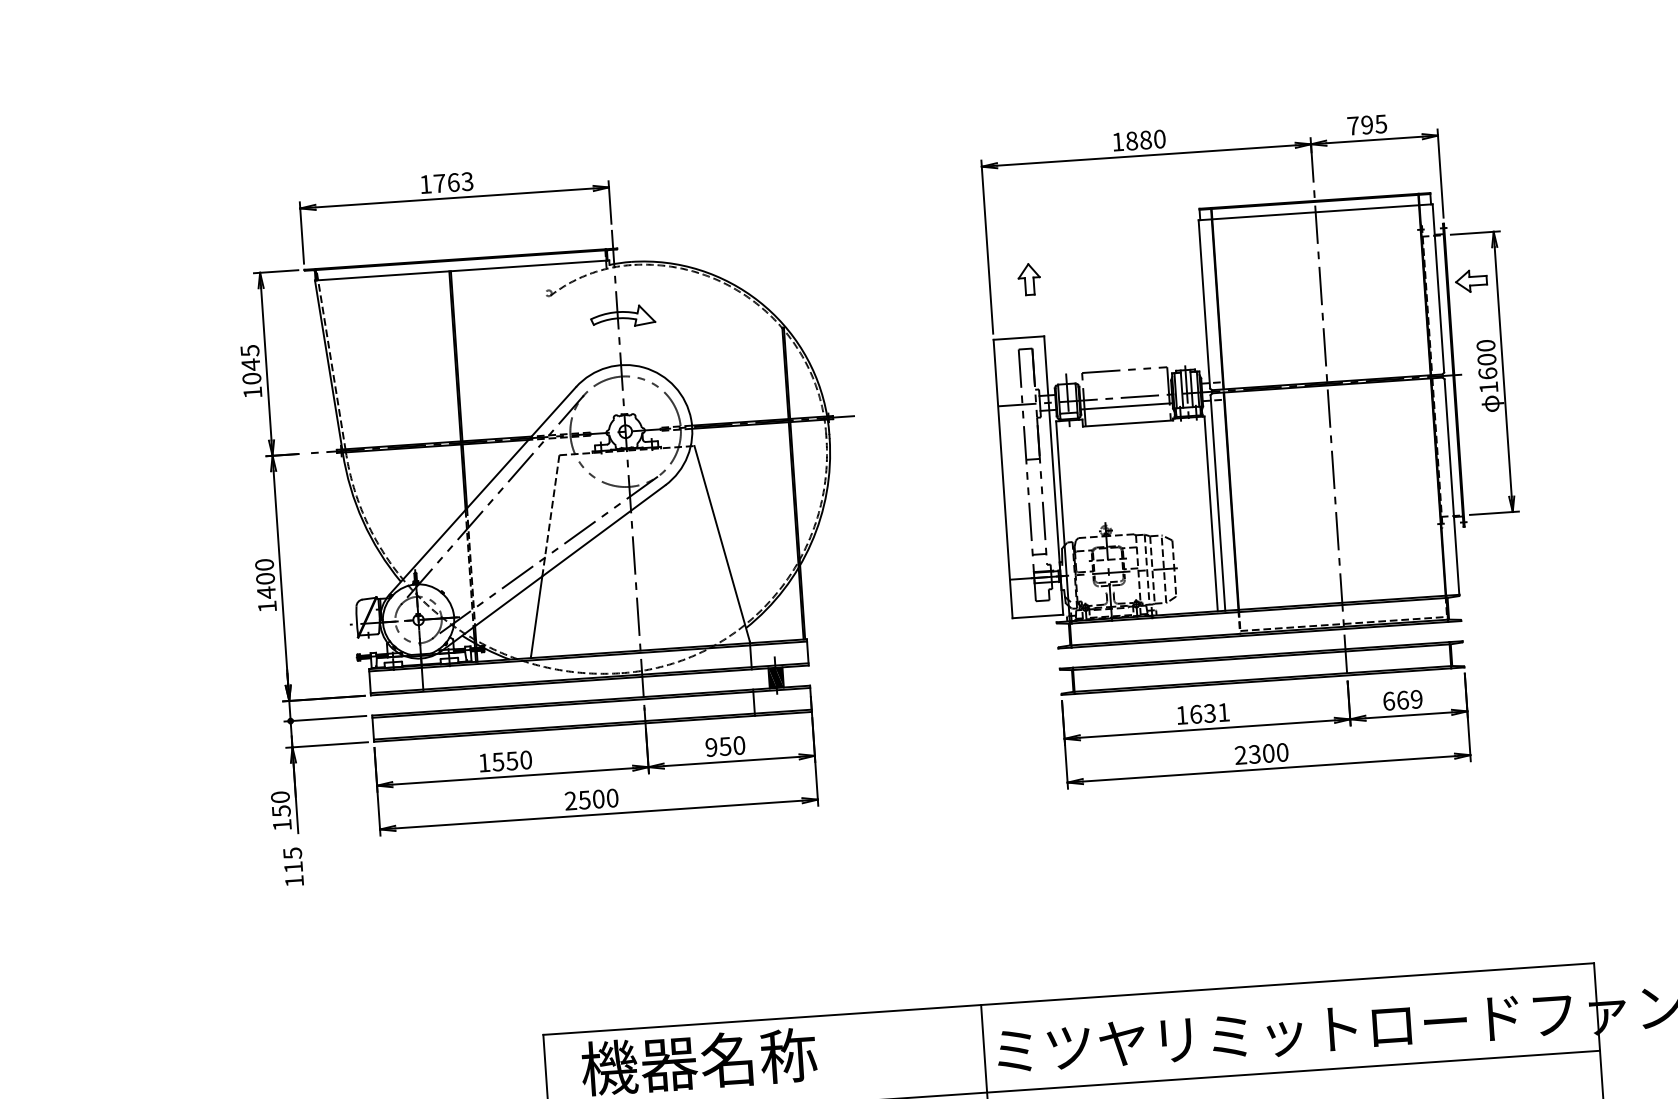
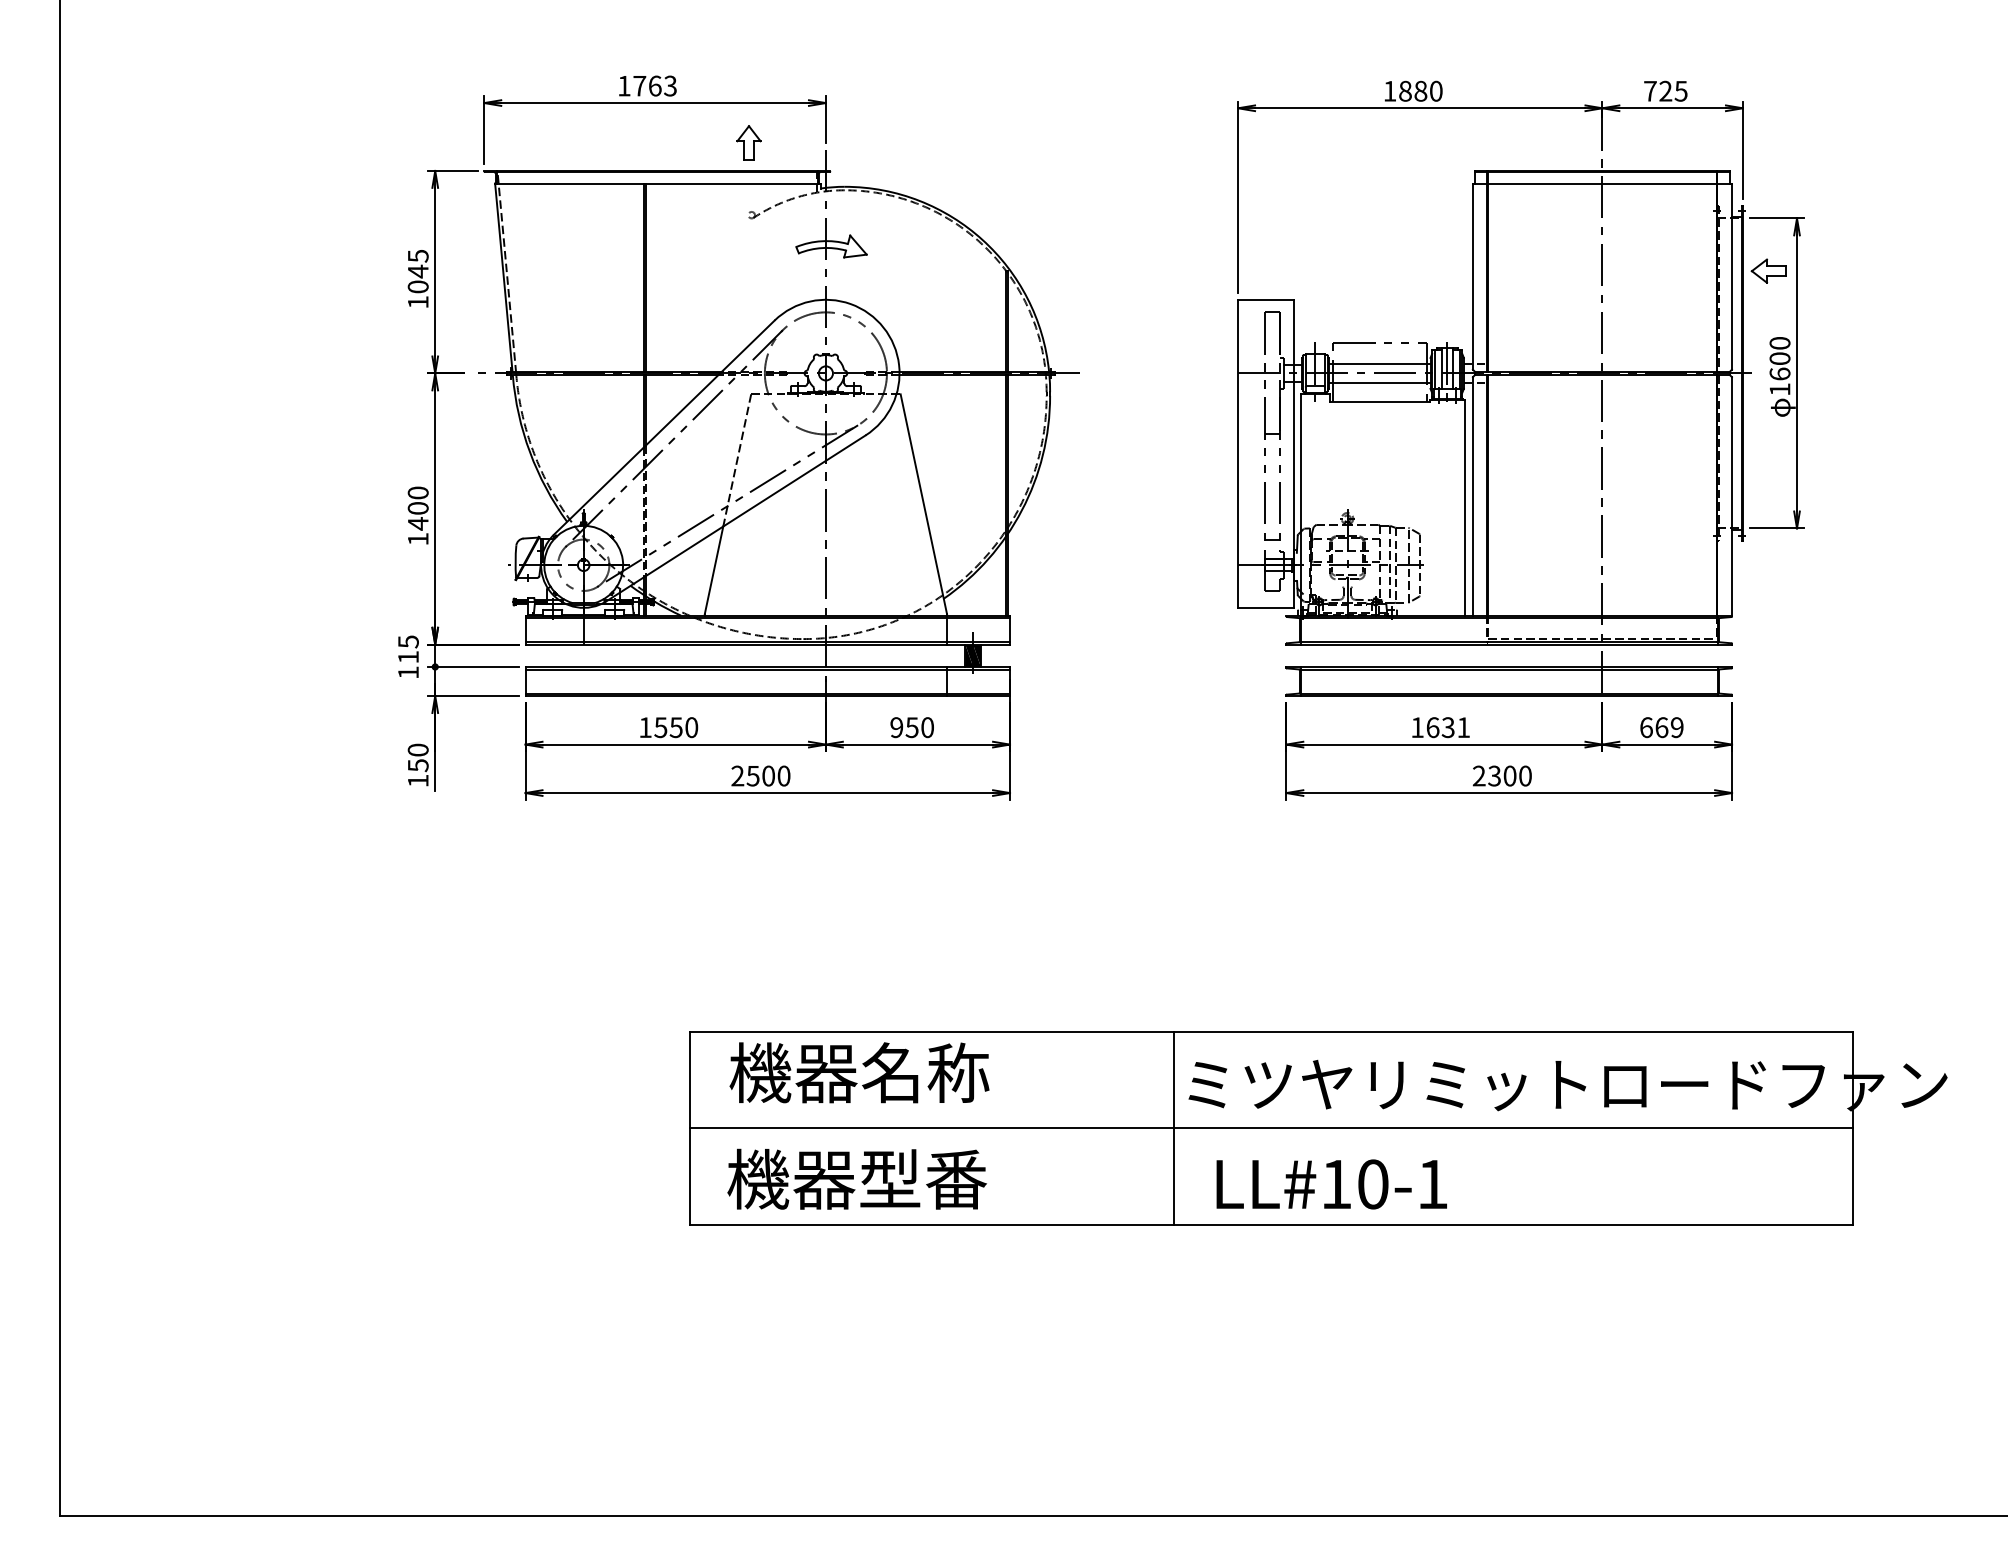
text: (1367, 125) -> (1665, 91), 795 -> 725
part: (1028, 279) -> (748, 142), moved
line: (1125, 388) -> (1379, 363), added
text: (293, 866) -> (408, 656), moved

